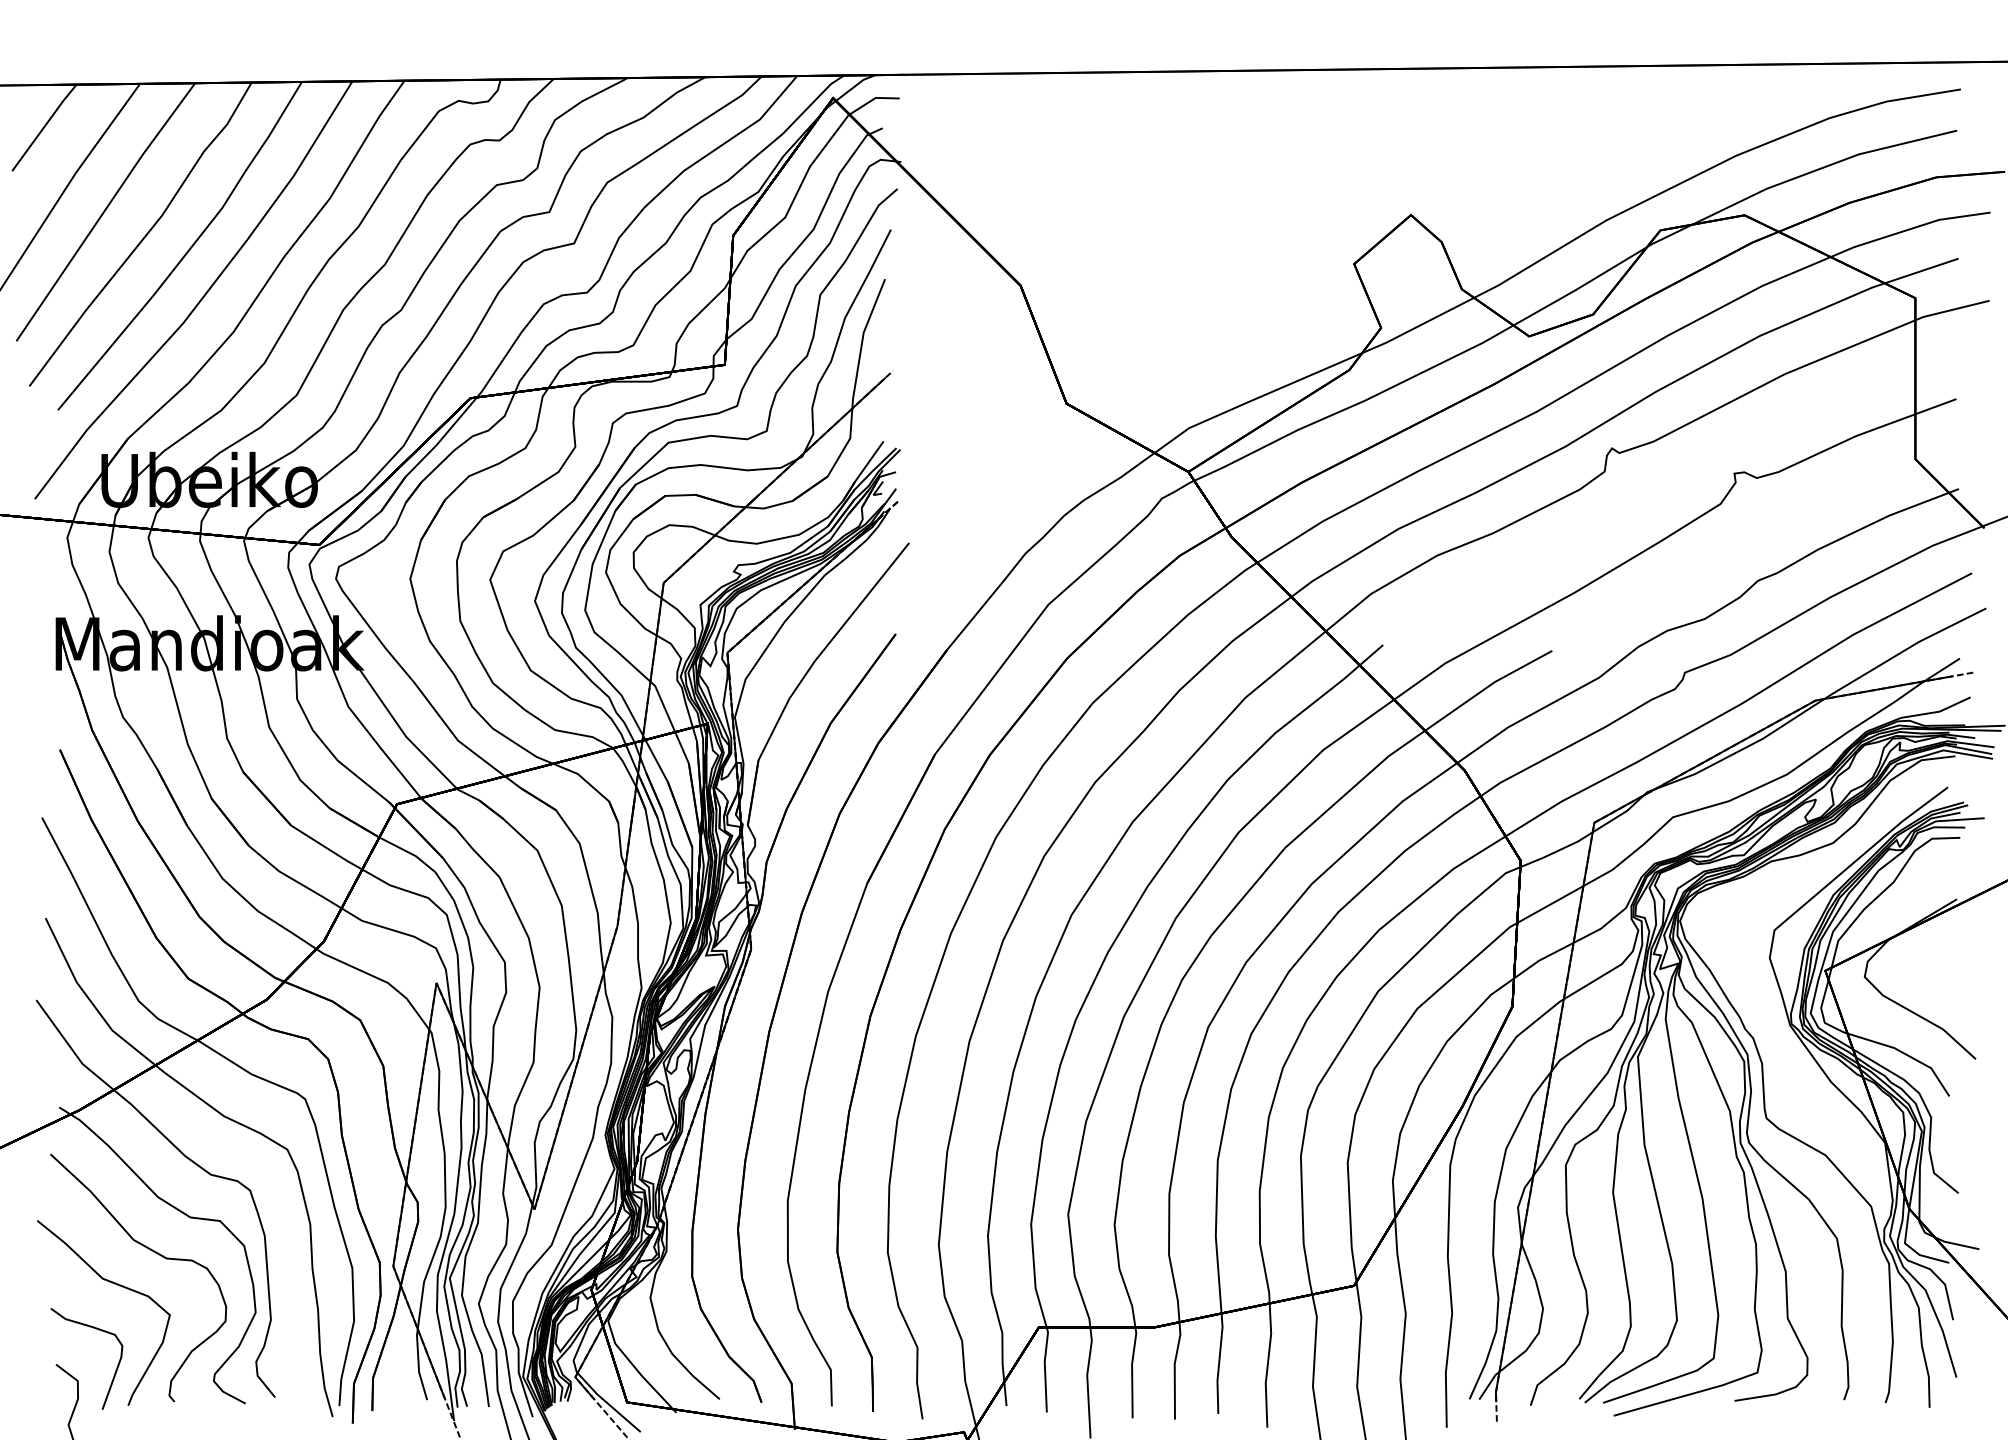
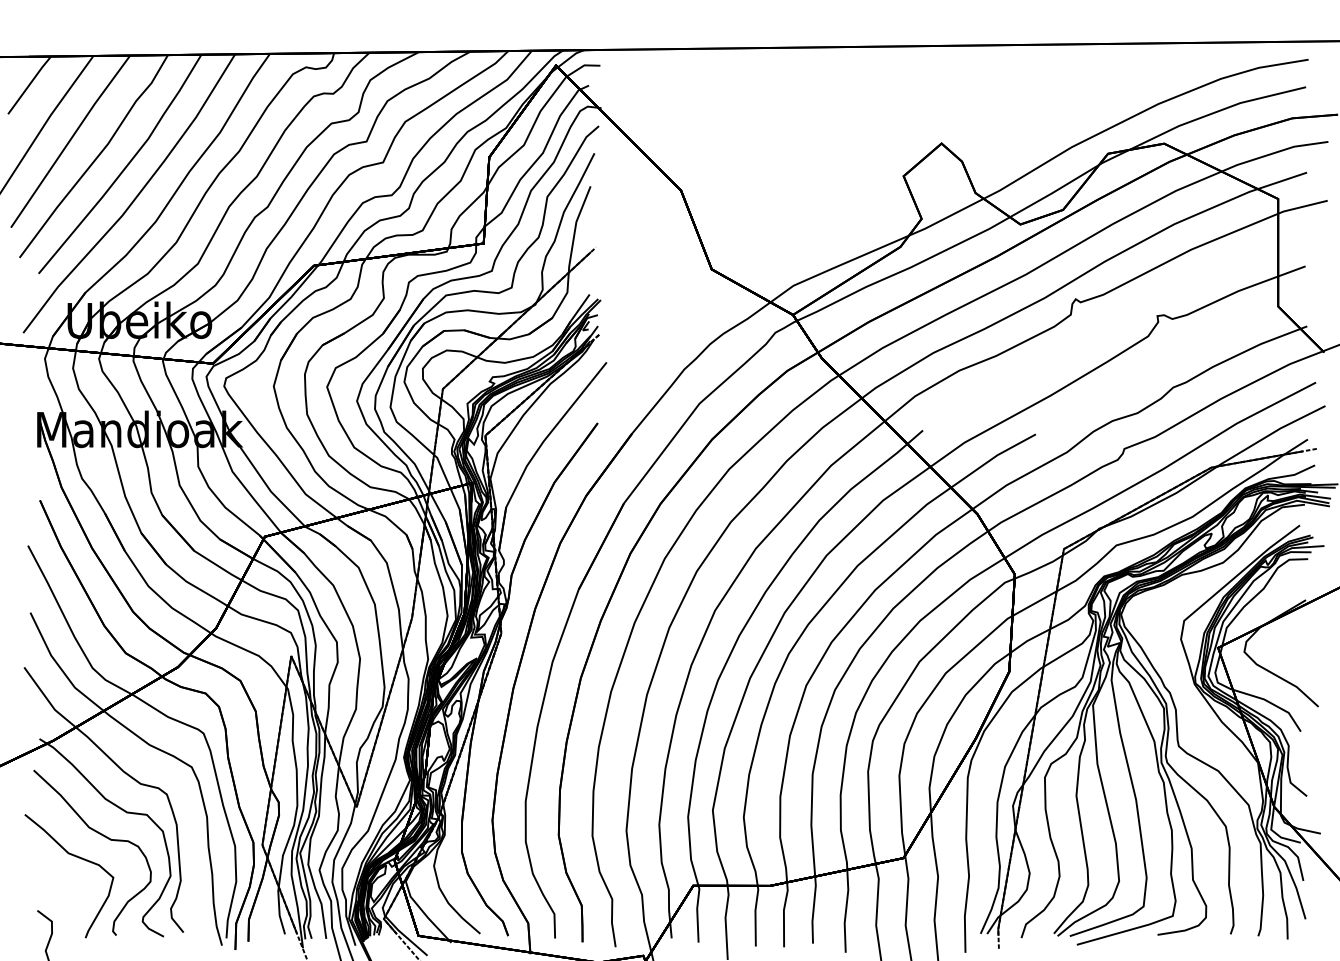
part: (95, 1329) -> (63, 887), removed

